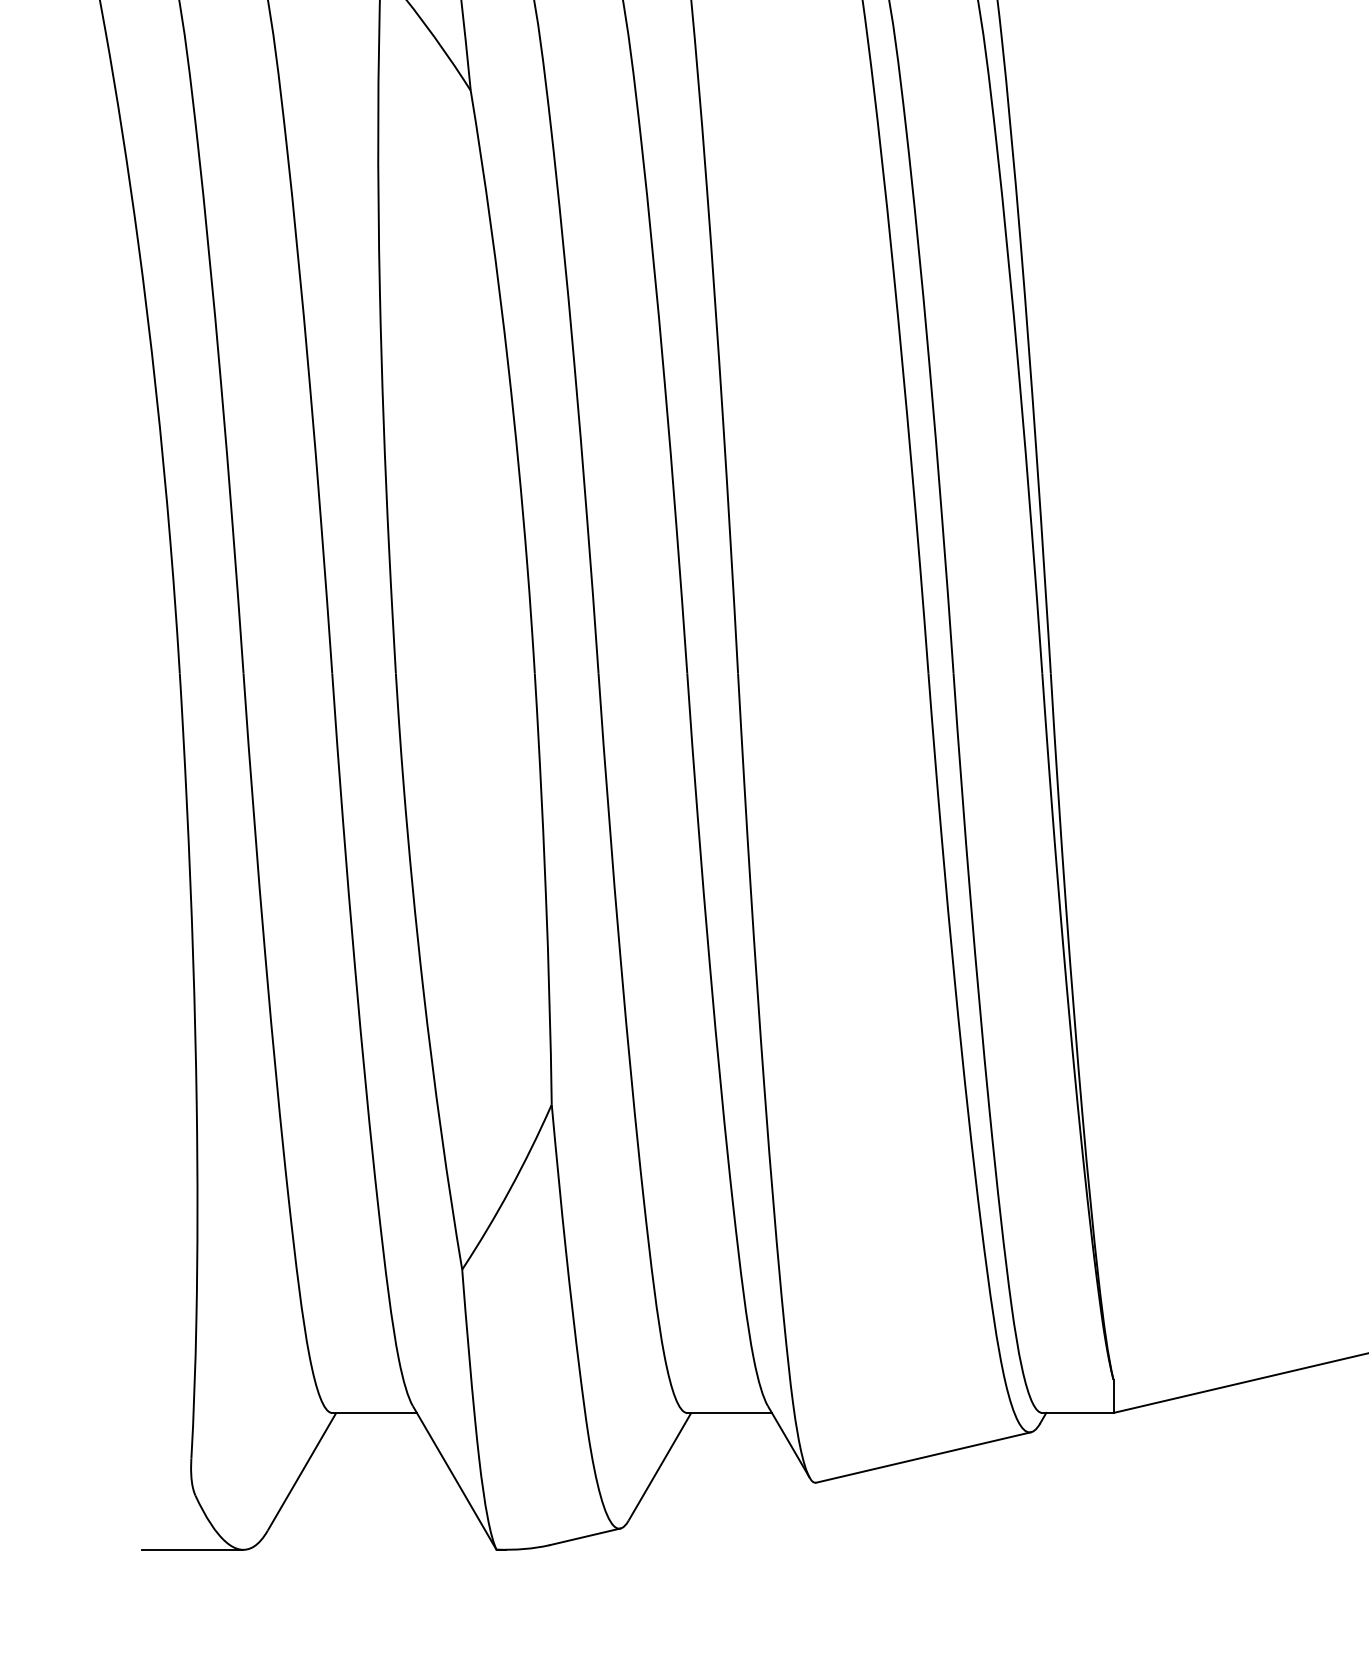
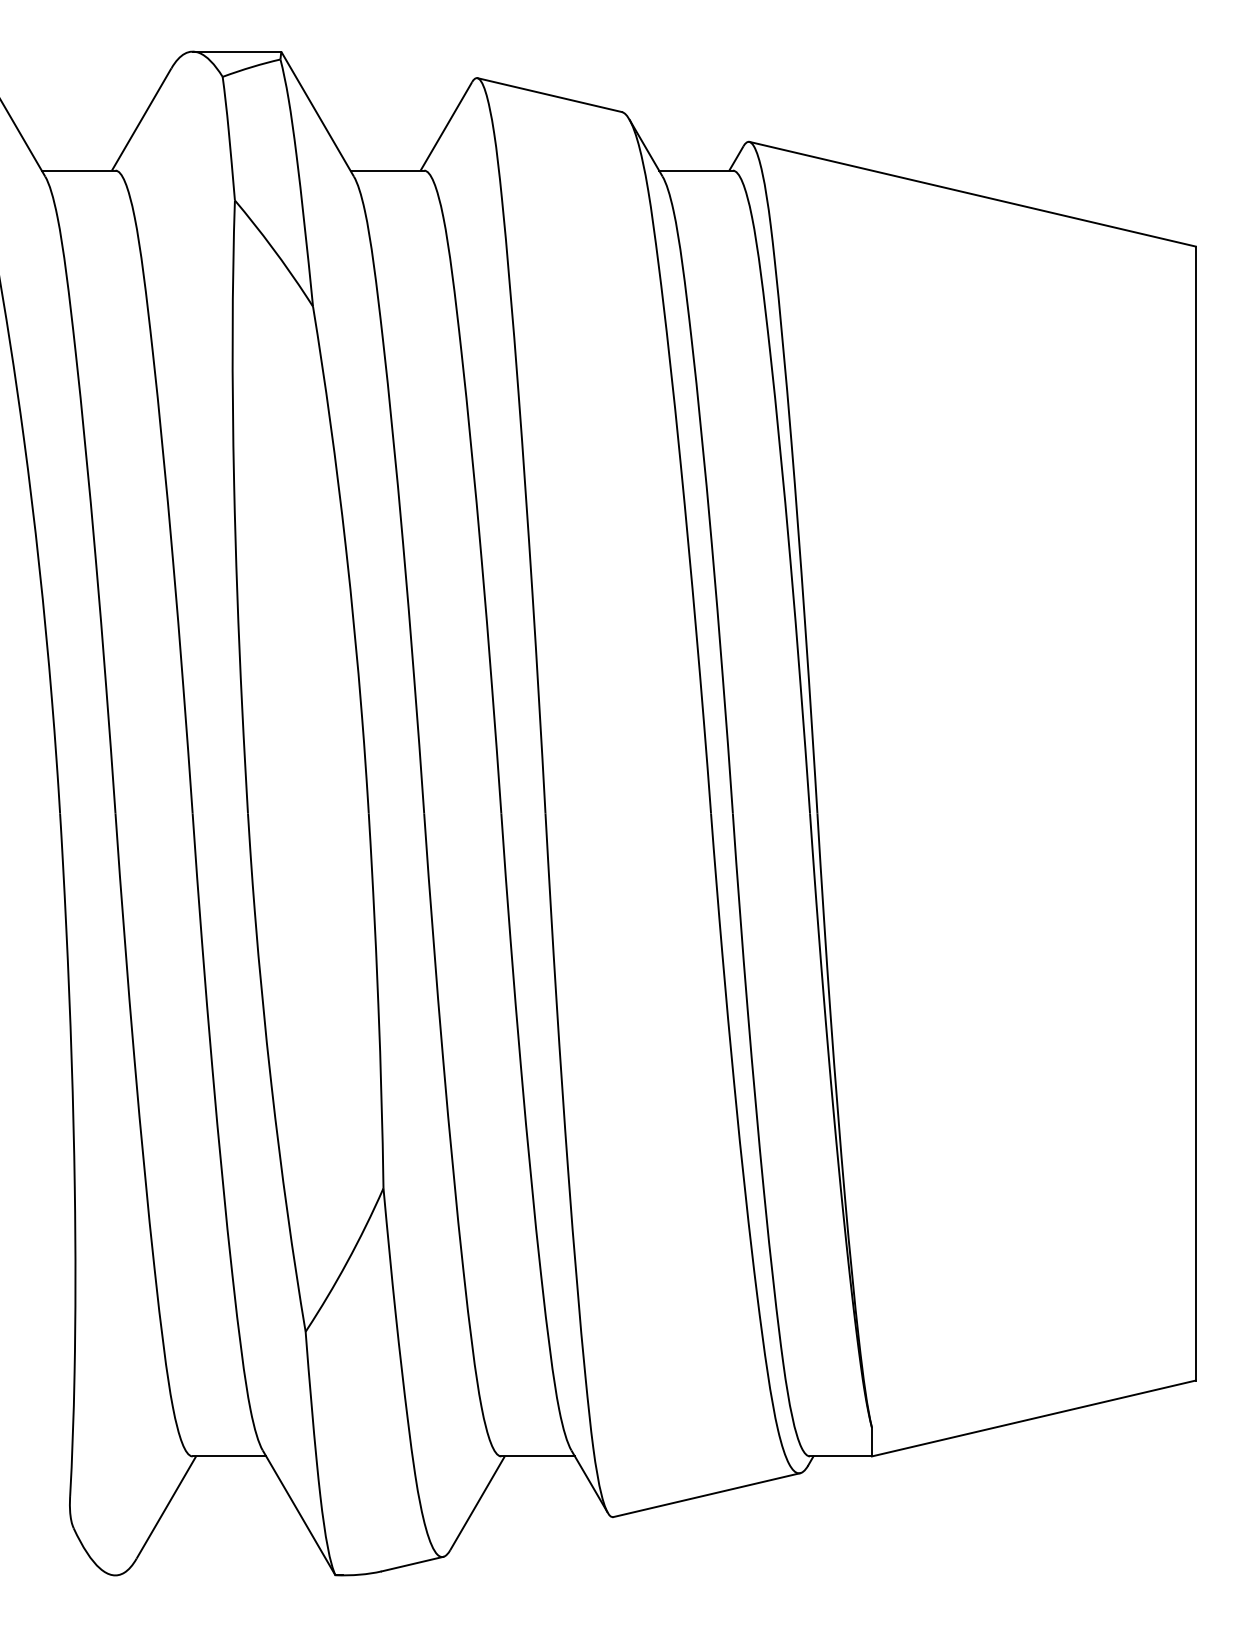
line: (191, 1549) -> (70, 1575), removed

